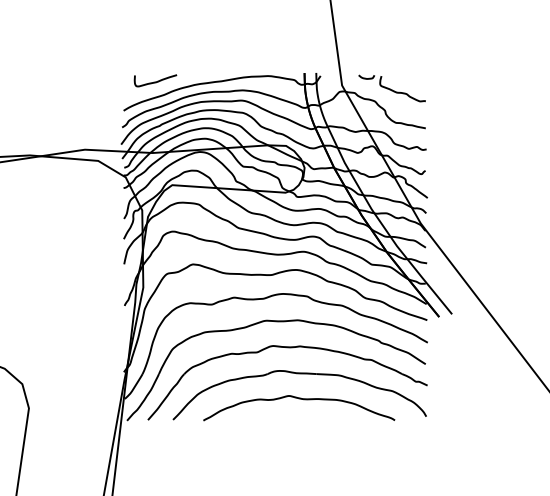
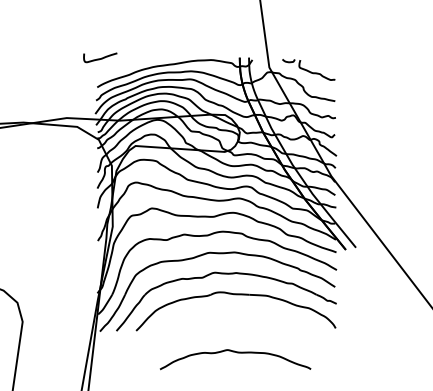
curve: (156, 80) -> (101, 57), moved
curve: (301, 400) -> (237, 353), moved

